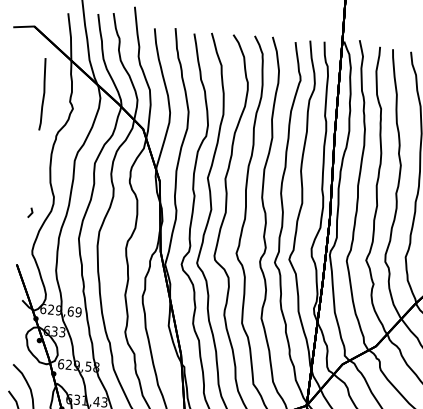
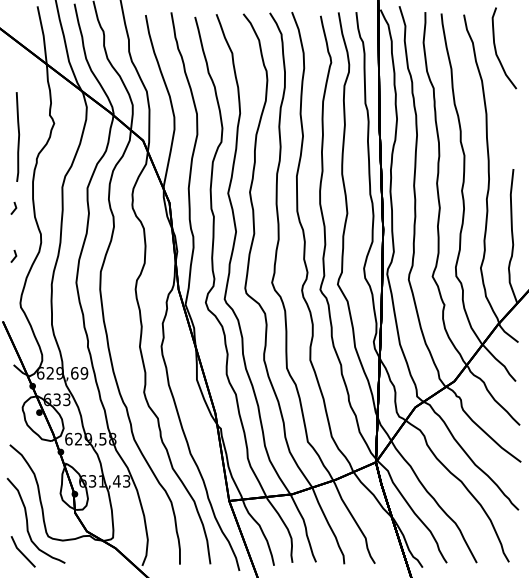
curve: (43, 93) -> (18, 136), moved
line: (34, 174) -> (14, 208), added

